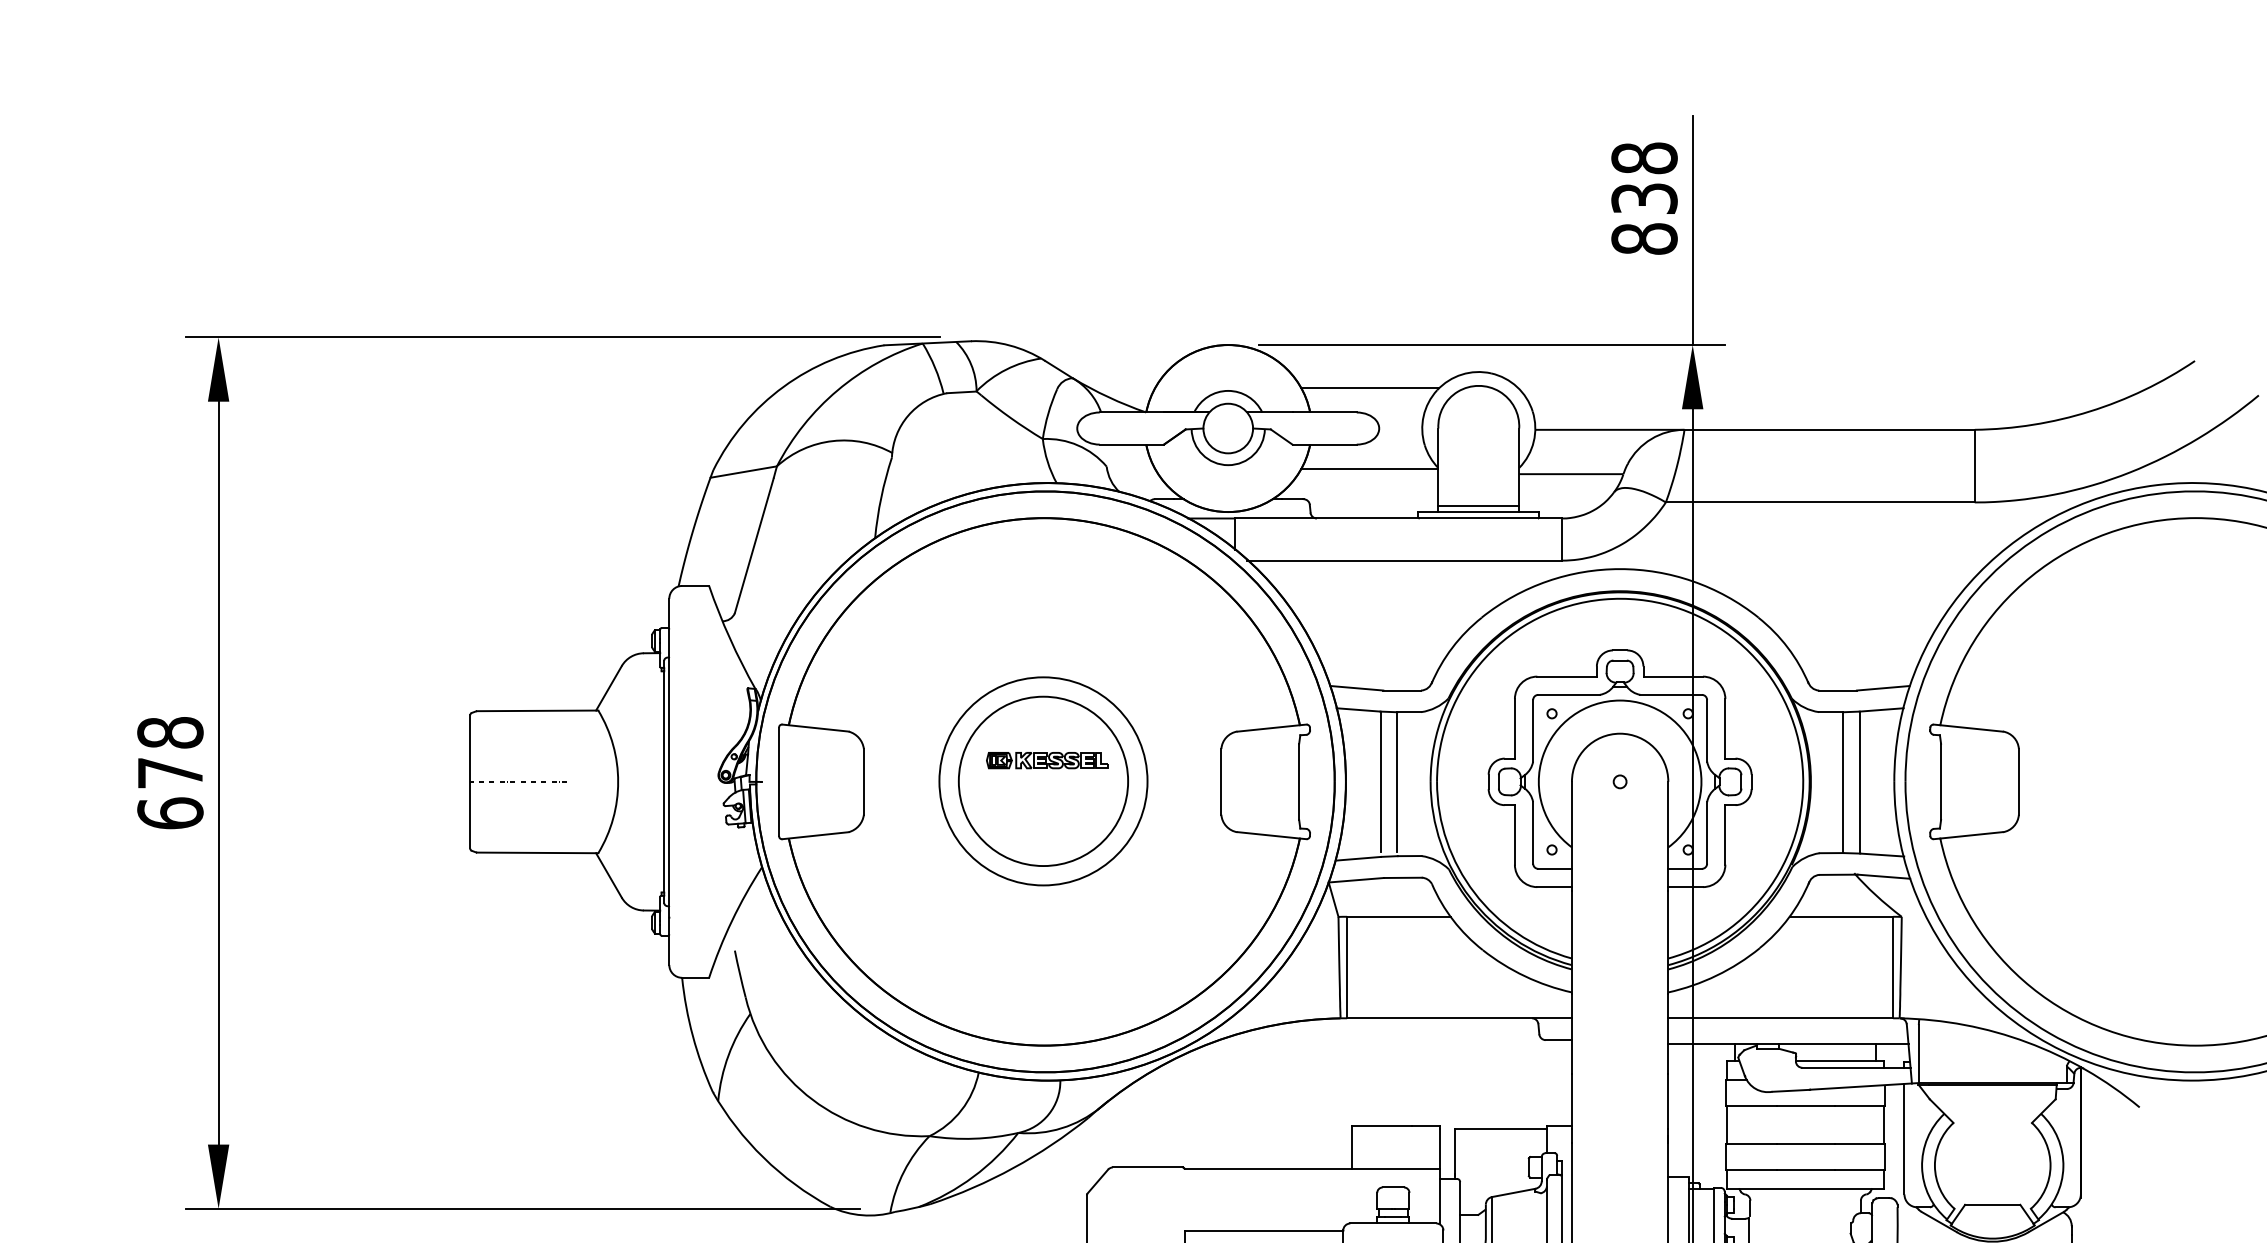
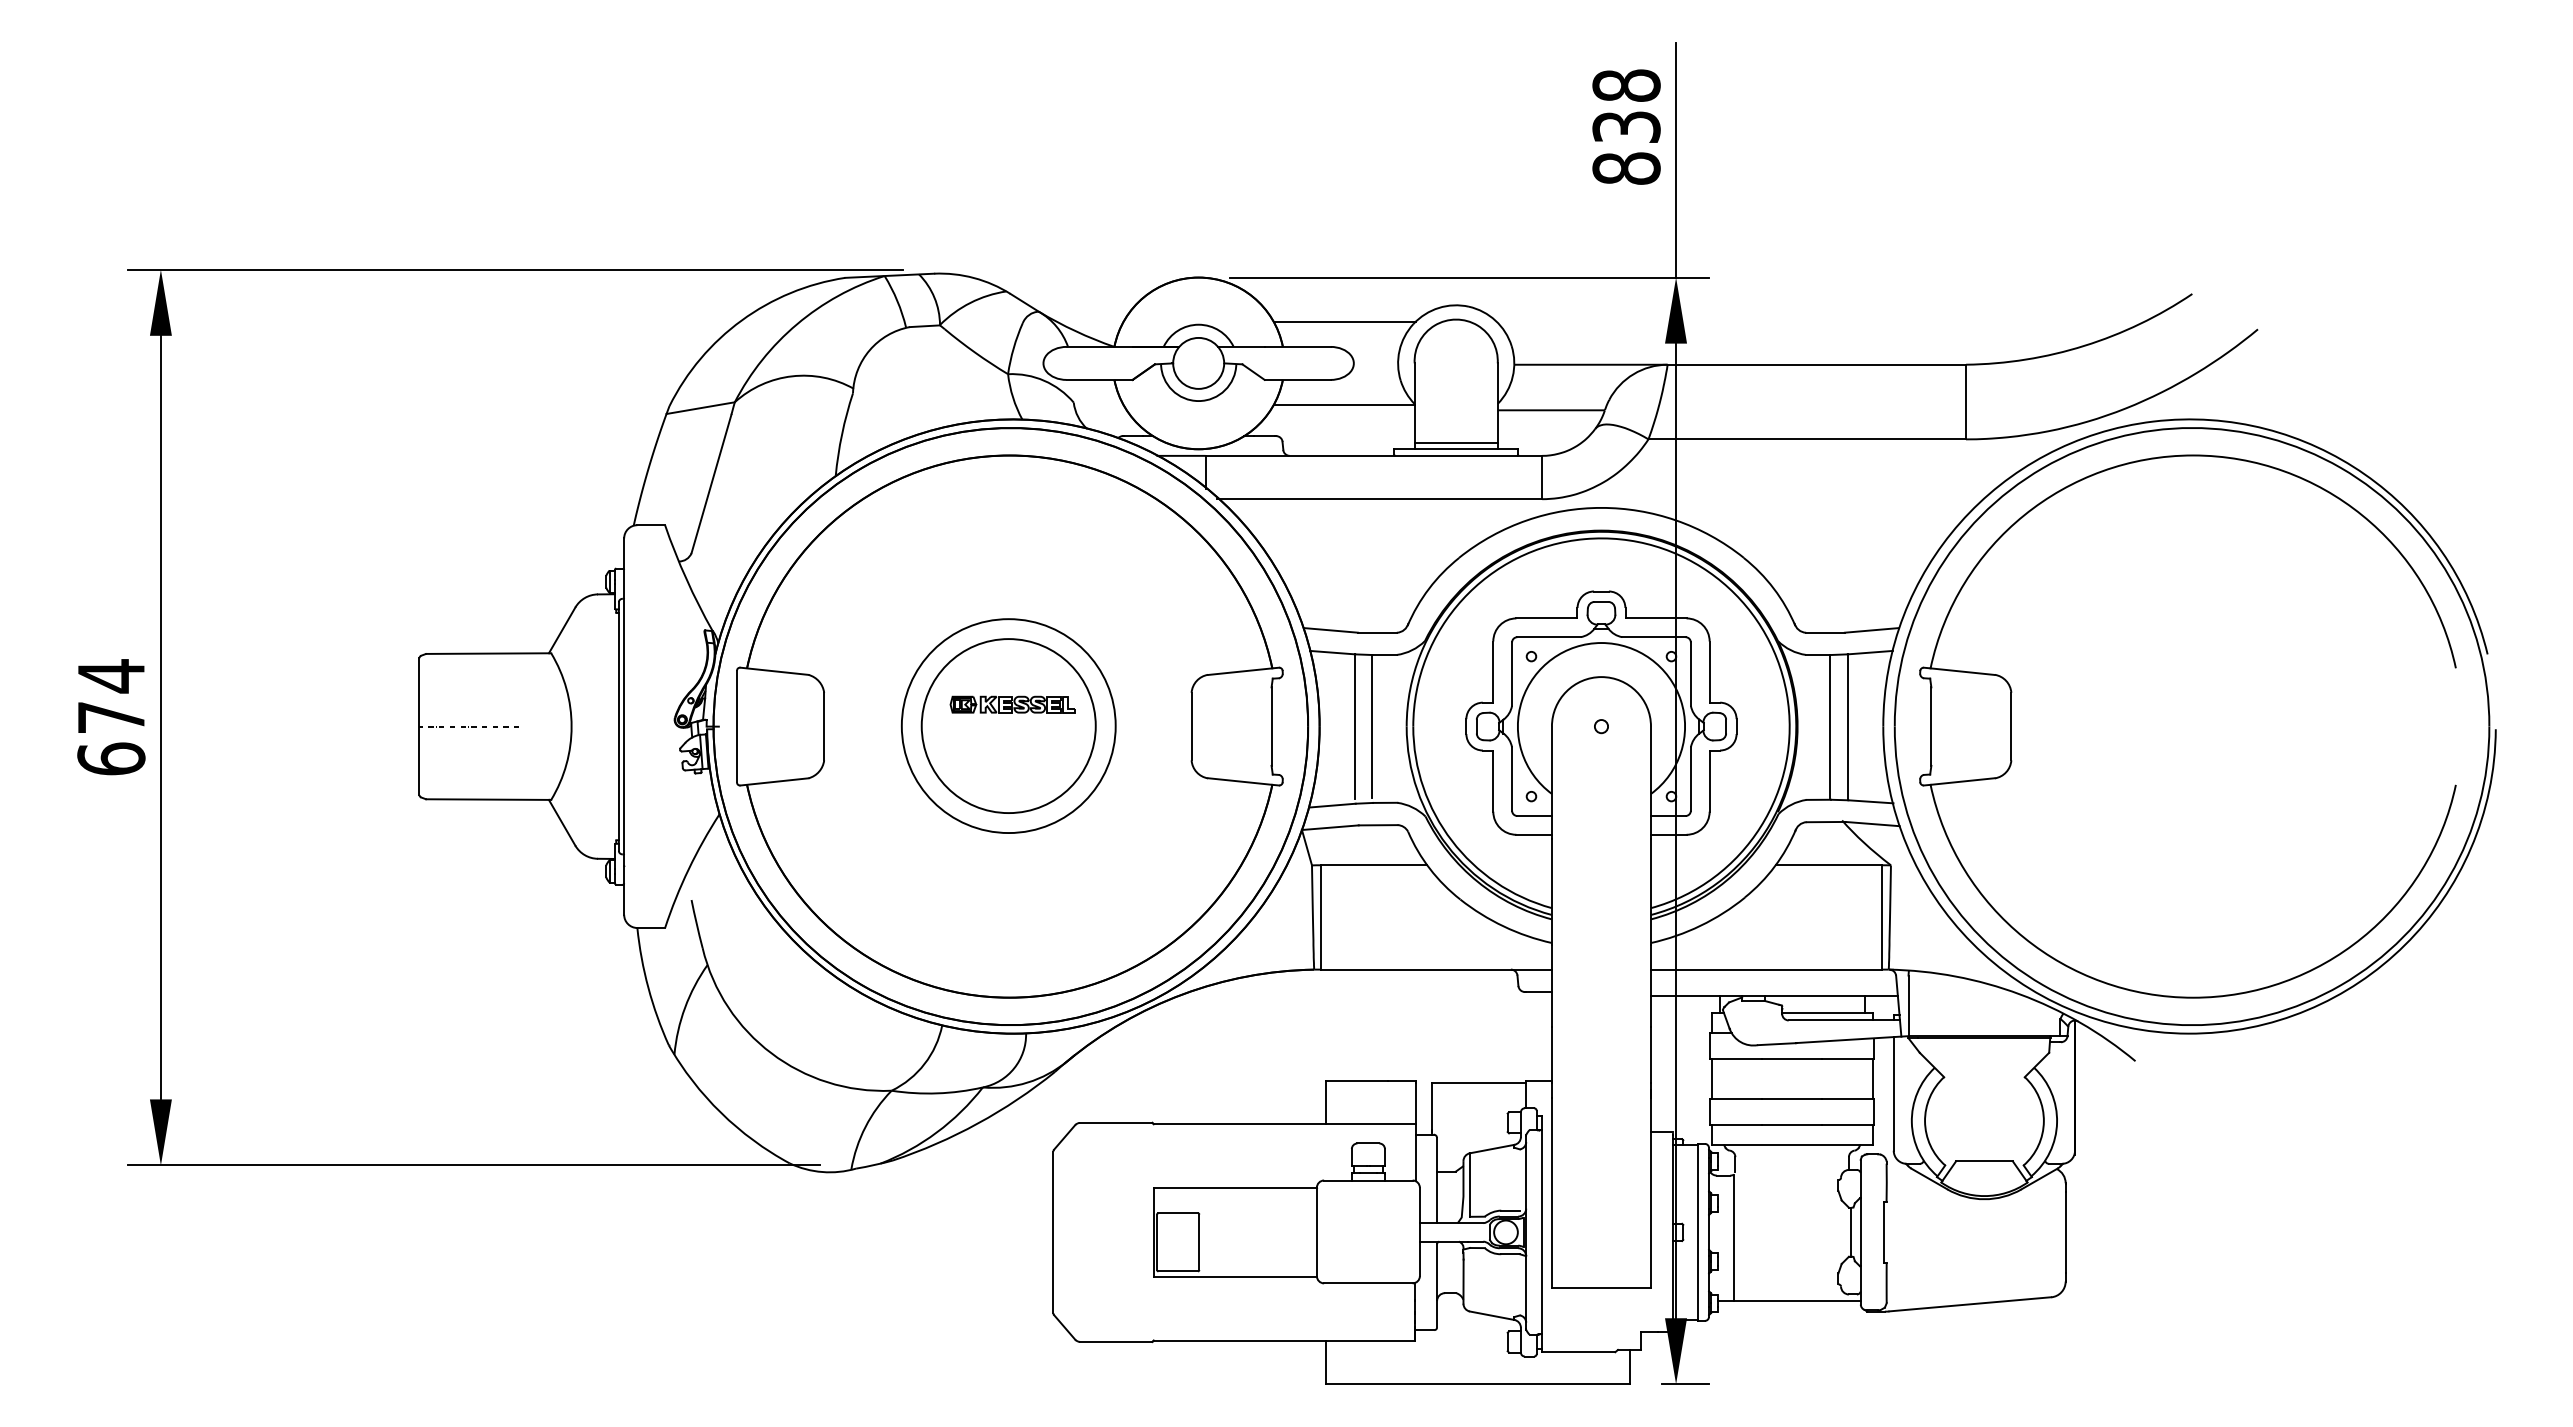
text: (170, 733) -> (111, 676), 678 -> 674

